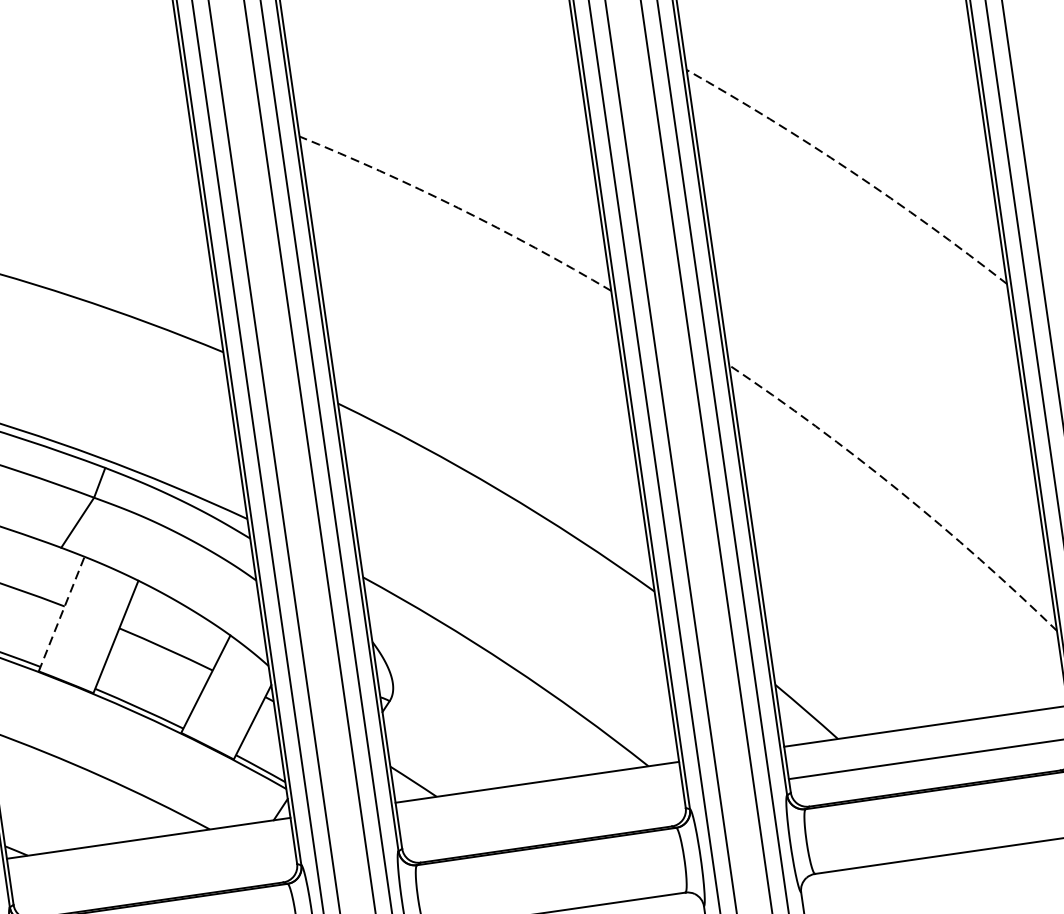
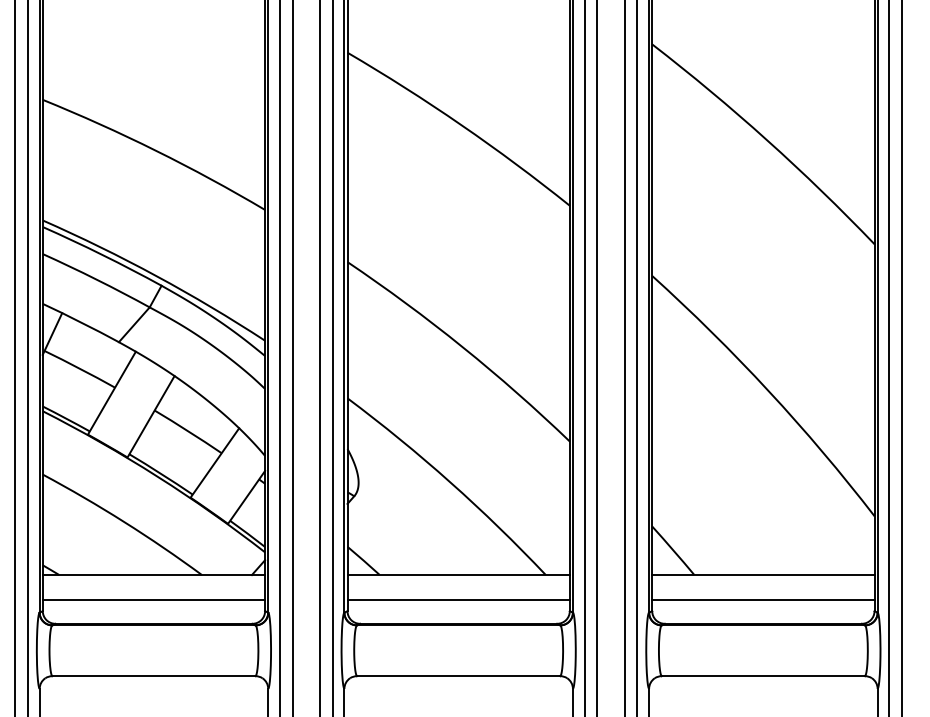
arc: (851, 171) -> (767, 140), dashed -> solid
arc: (458, 208) -> (461, 125), dashed -> solid
arc: (898, 491) -> (768, 391), dashed -> solid
line: (61, 614) -> (111, 393), dashed -> solid
line: (541, 814) -> (458, 600), added
line: (152, 870) -> (153, 600), added

